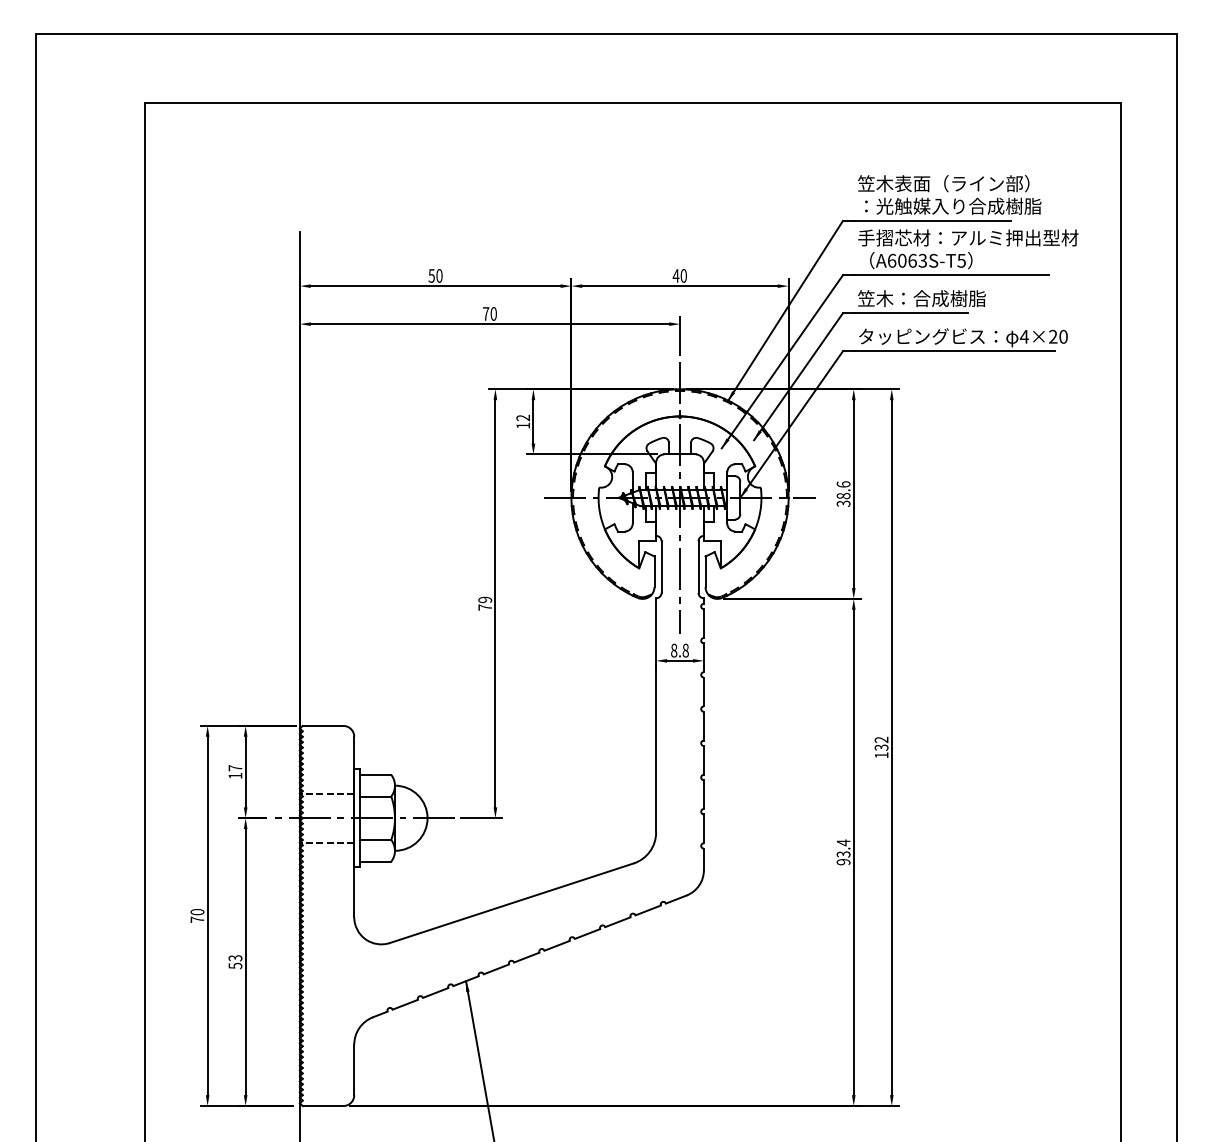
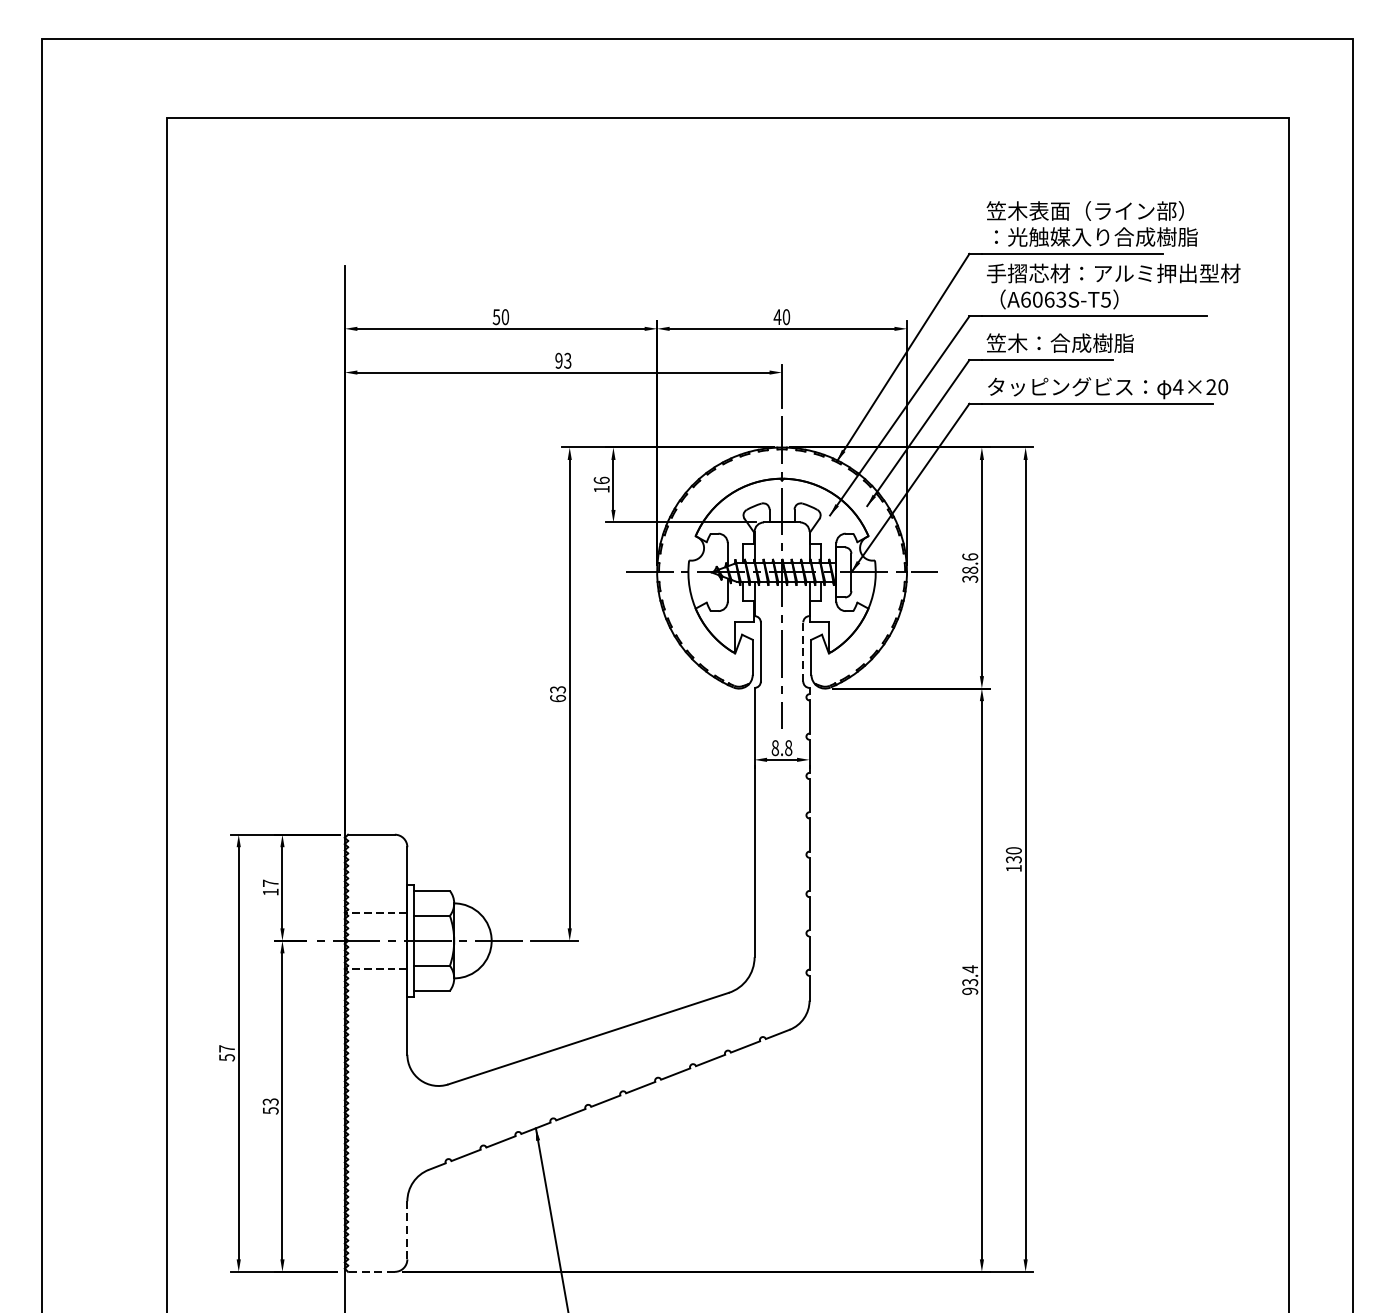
text: (489, 313) -> (562, 360), 70 -> 93
text: (523, 417) -> (602, 479), 12 -> 16
line: (698, 567) -> (803, 652), solid -> dashed
text: (485, 603) -> (558, 693), 79 -> 63
text: (881, 739) -> (1013, 850), 132 -> 130
text: (197, 916) -> (227, 1053), 70 -> 57
line: (354, 1069) -> (407, 1229), solid -> dashed
line: (322, 1106) -> (370, 1272), solid -> dashed

